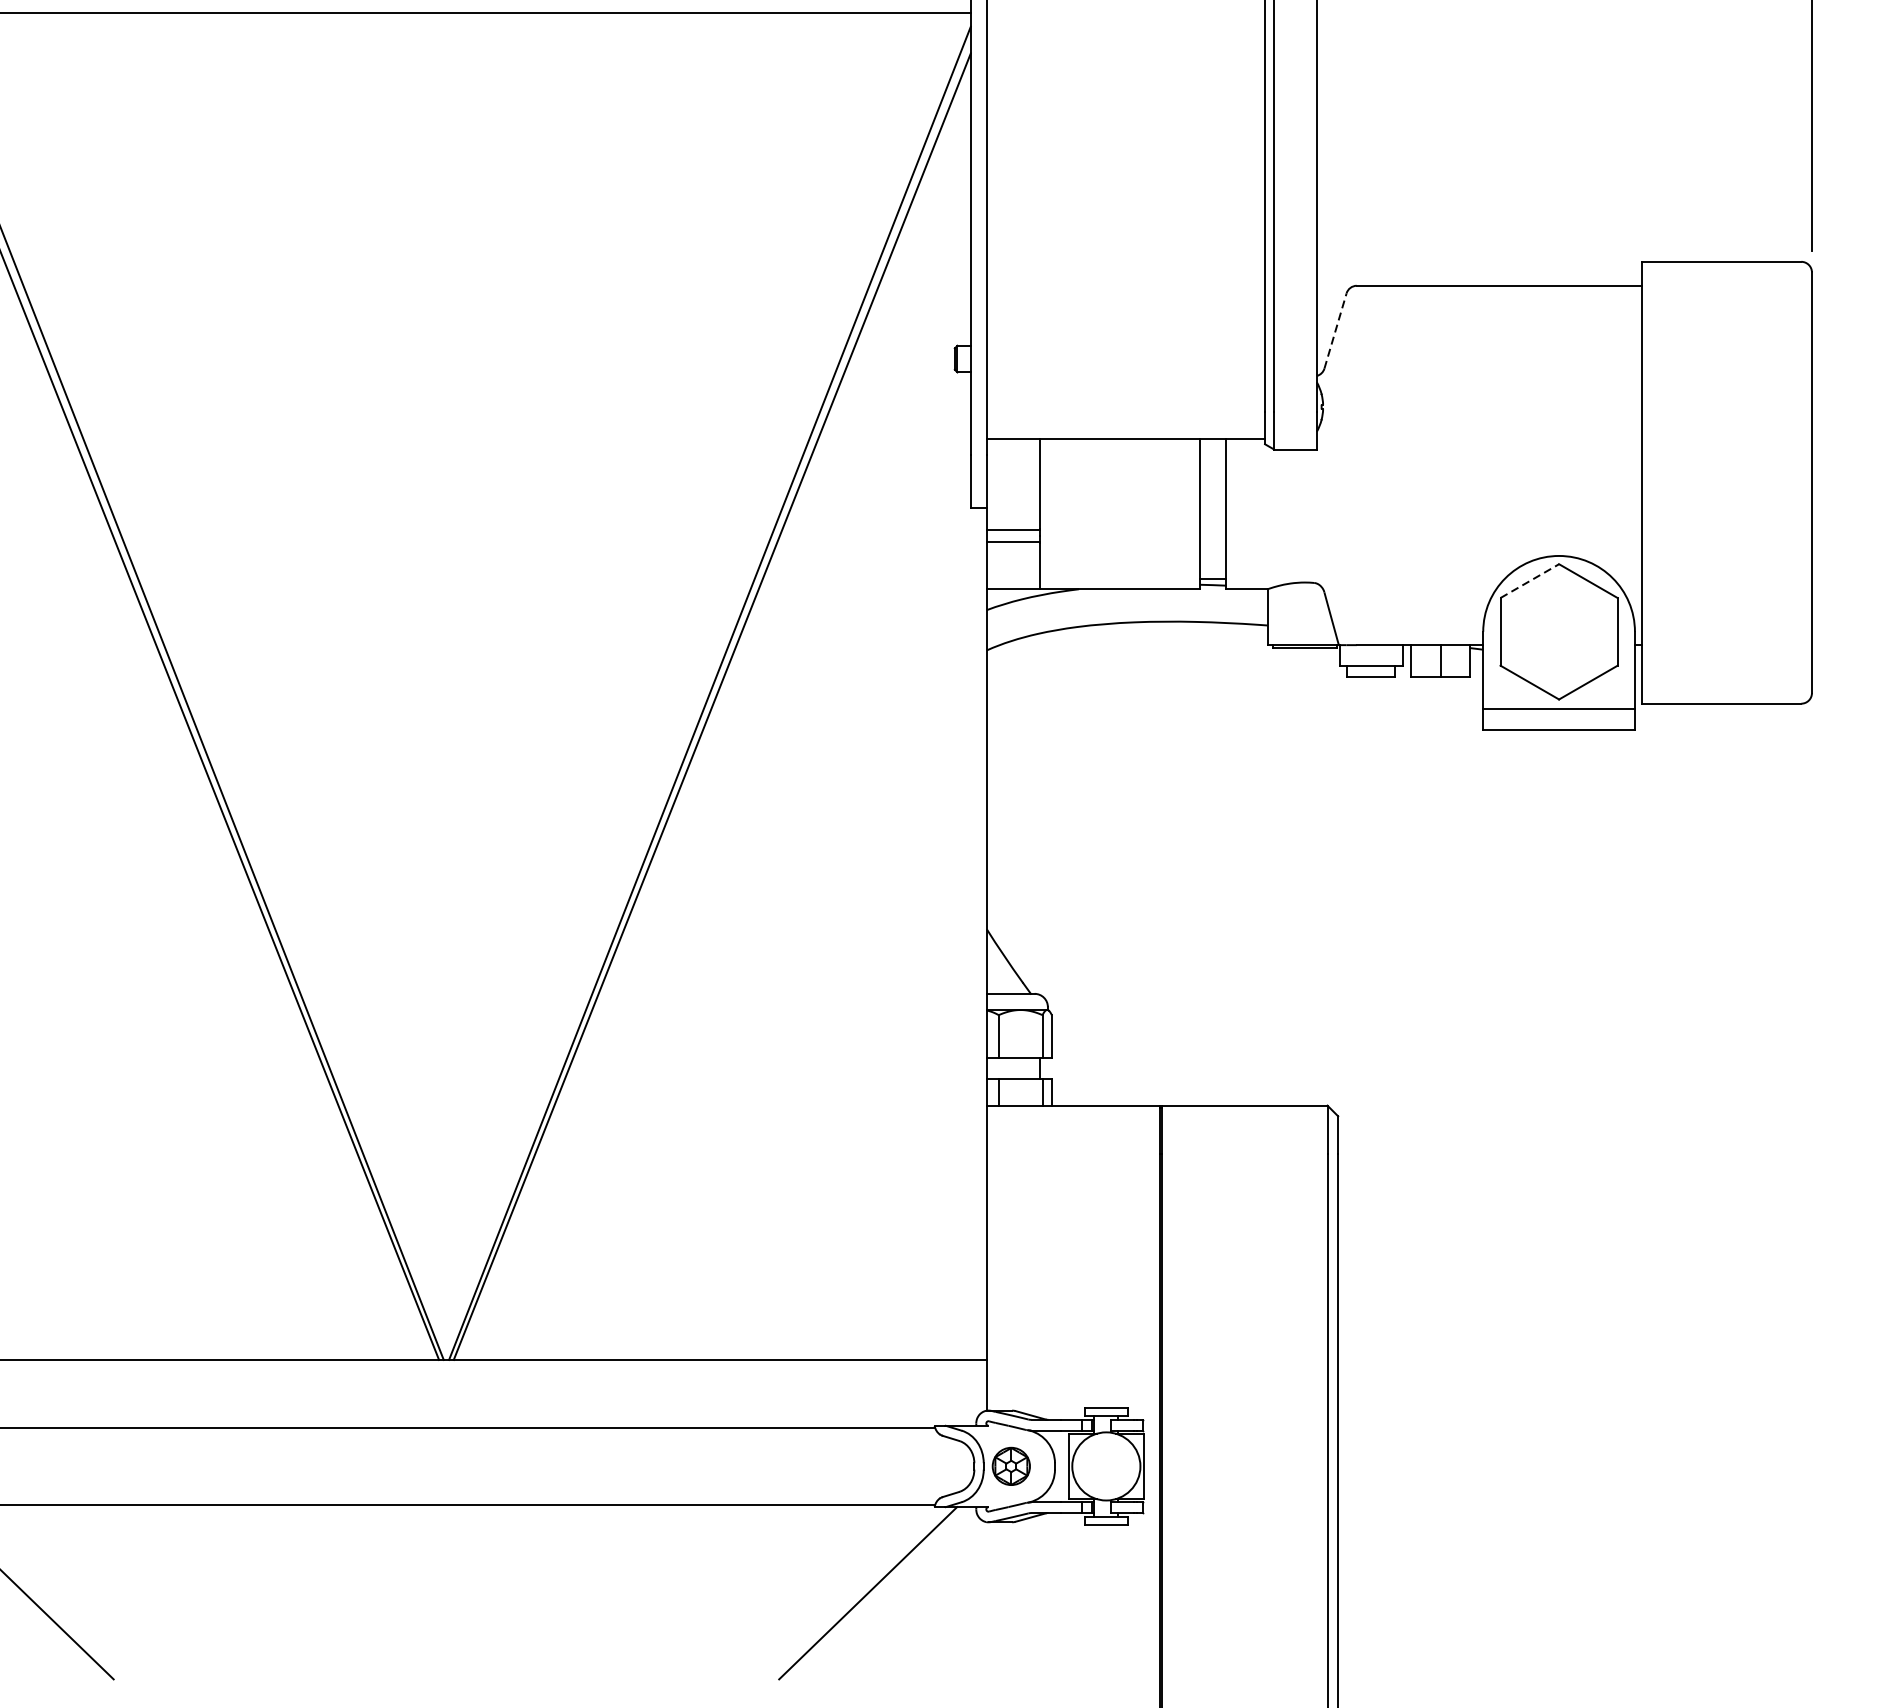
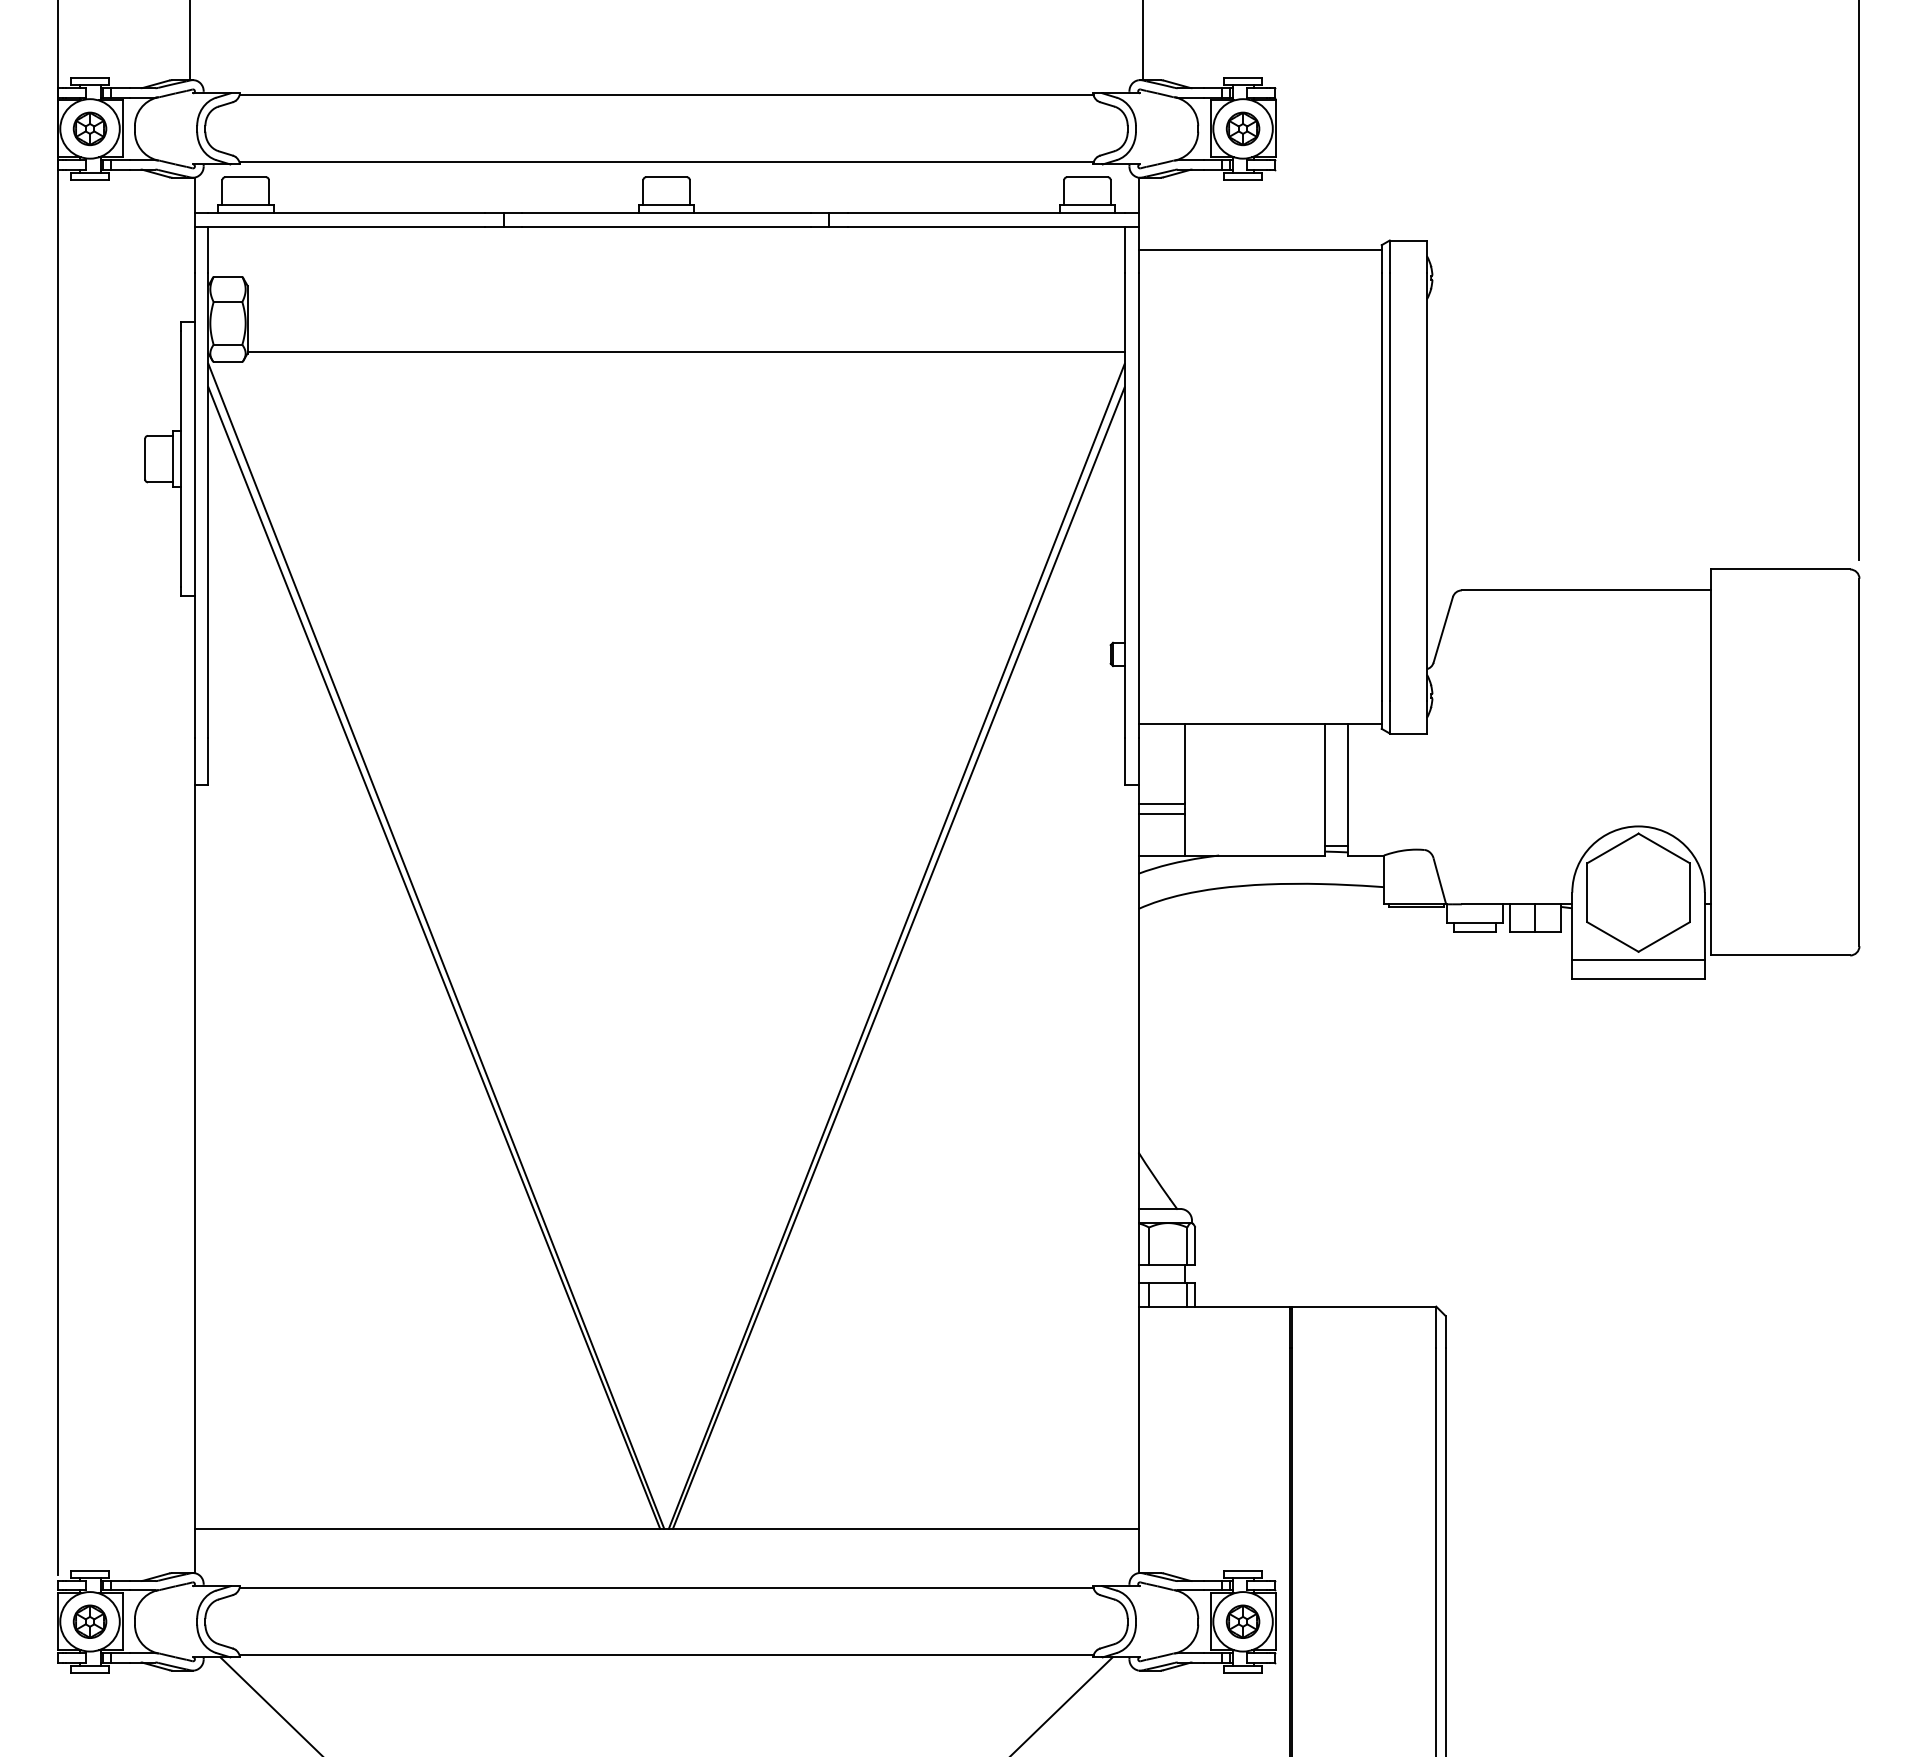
line: (1335, 330) -> (1443, 629), dashed -> solid
line: (1530, 581) -> (1613, 848), dashed -> solid
part: (1010, 1466) -> (1242, 1621), moved

